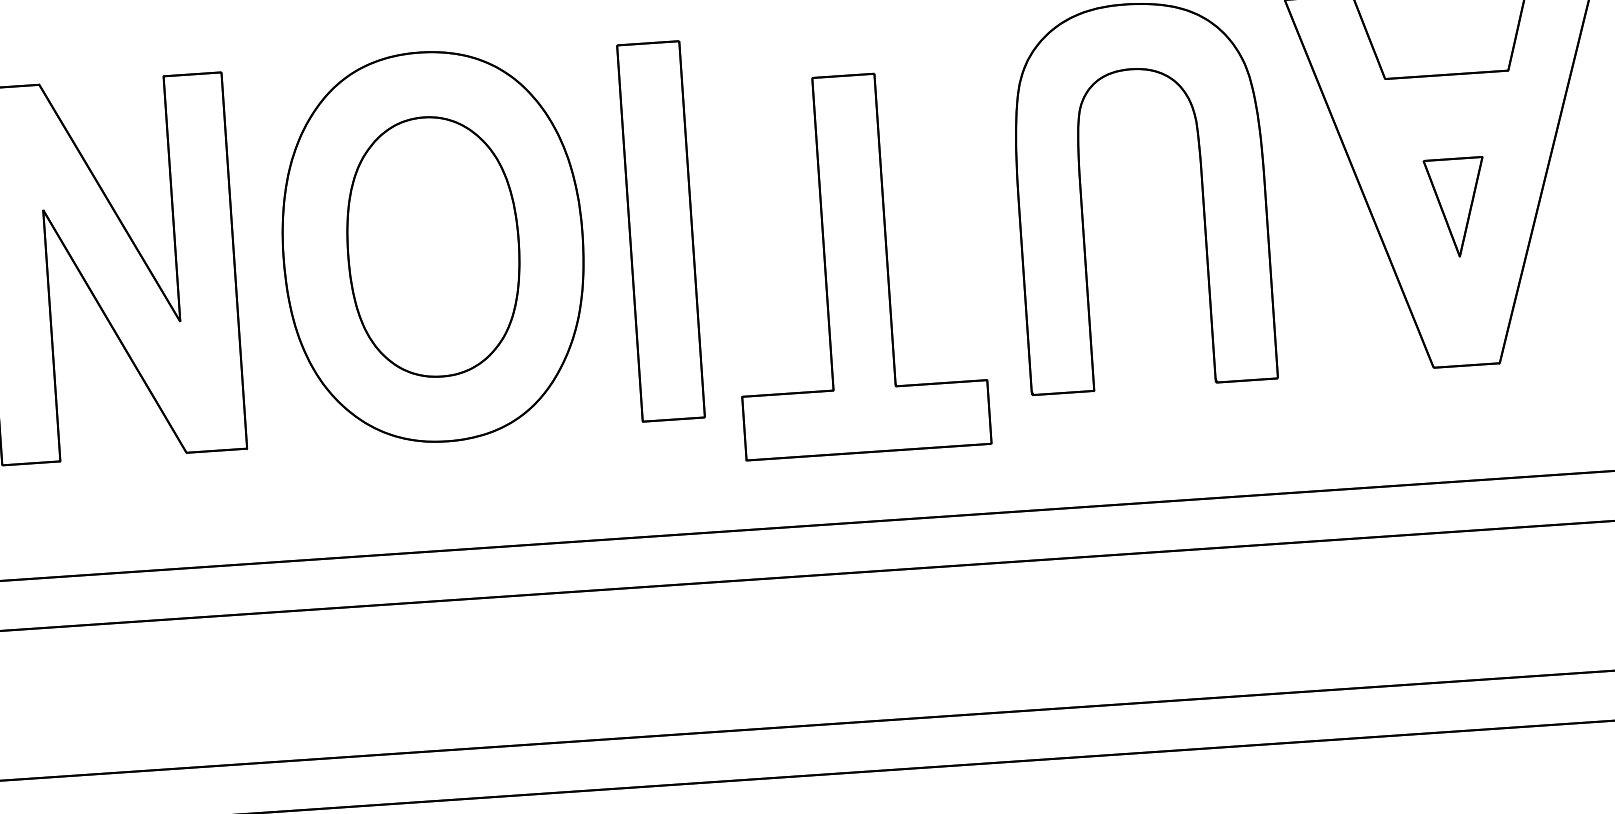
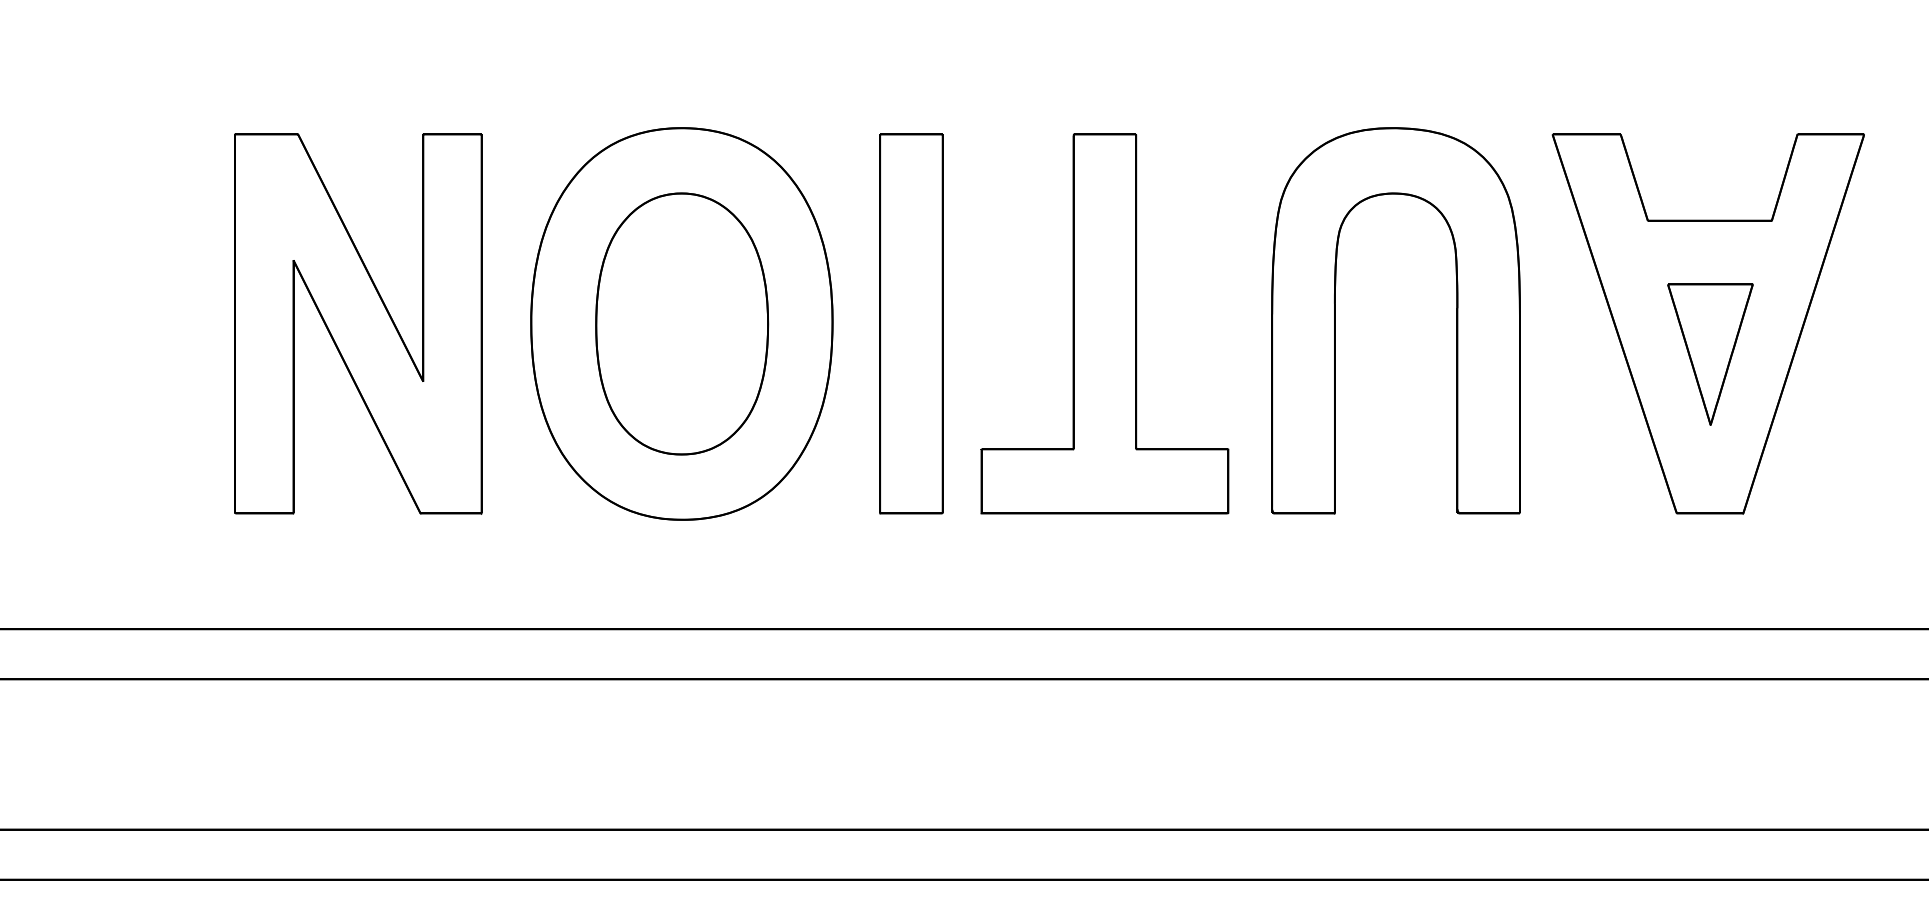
part: (1456, 207) -> (1710, 354), size x1.43
part: (855, 263) -> (1104, 323), moved

